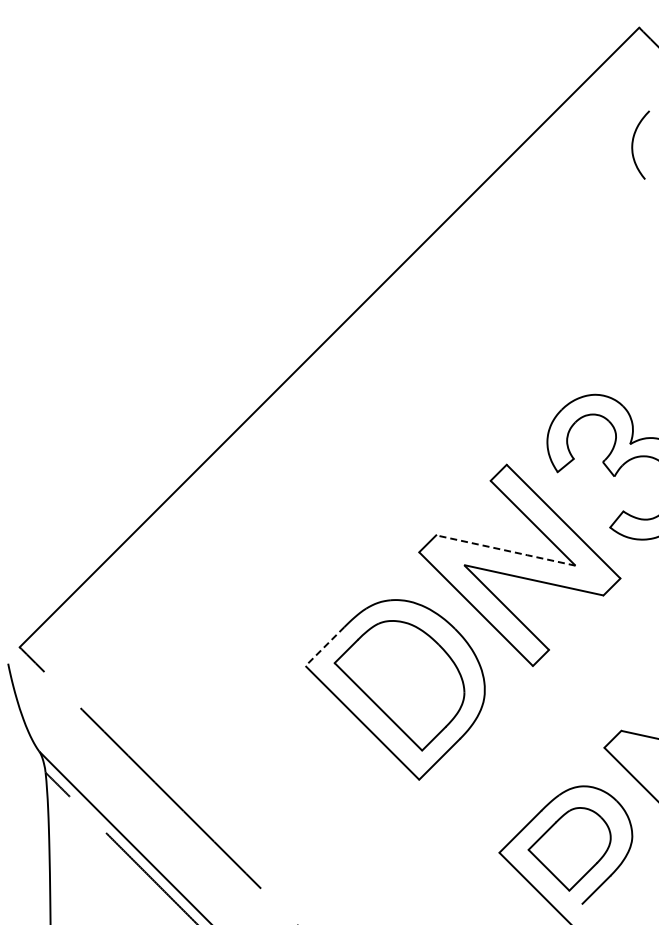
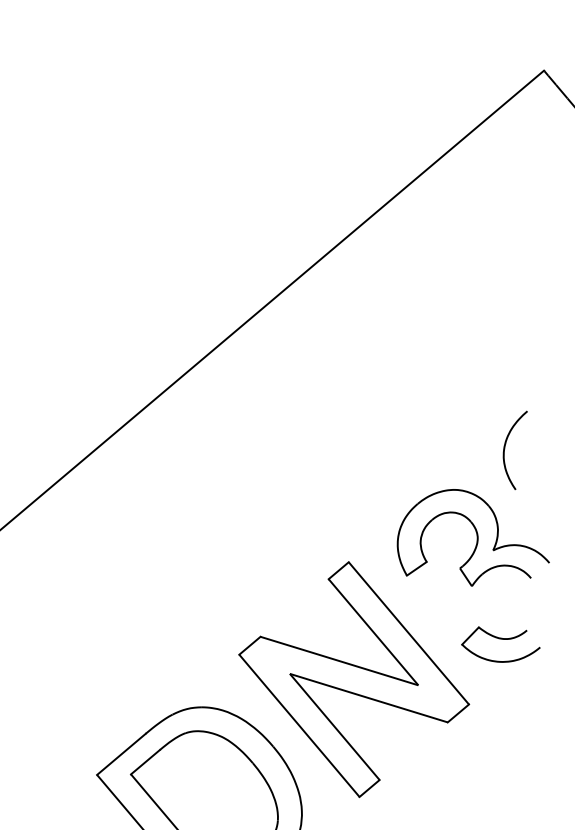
curve: (633, 144) -> (505, 448), moved
line: (505, 550) -> (339, 661), dashed -> solid
line: (324, 646) -> (120, 754), dashed -> solid

